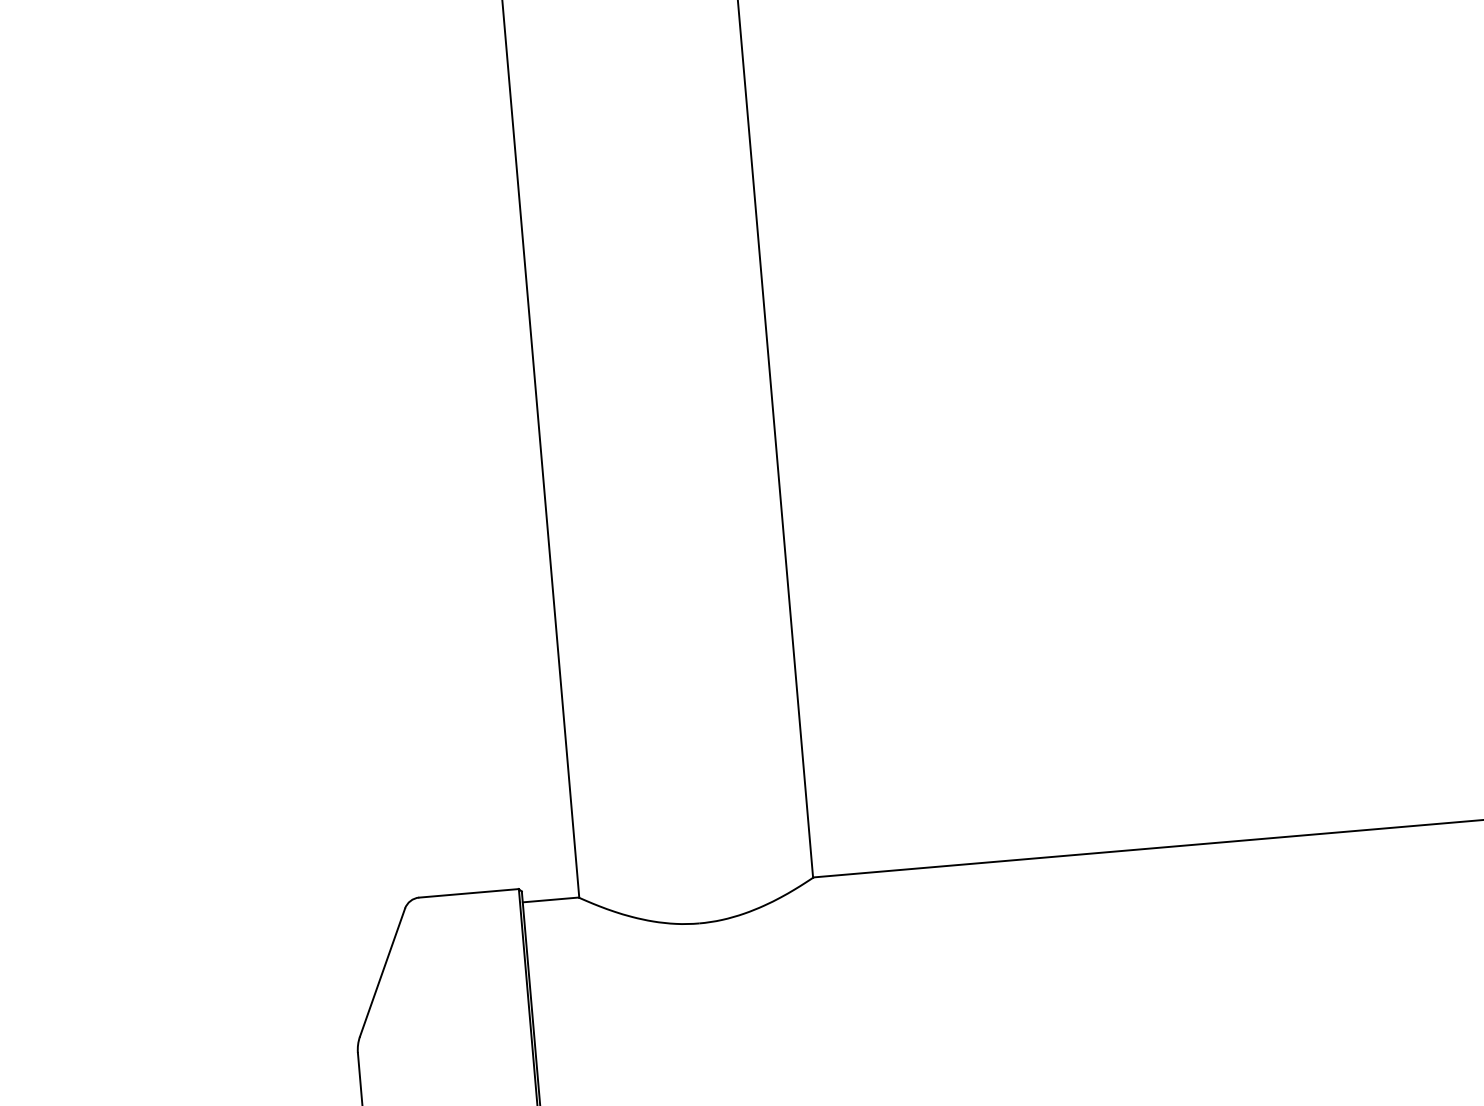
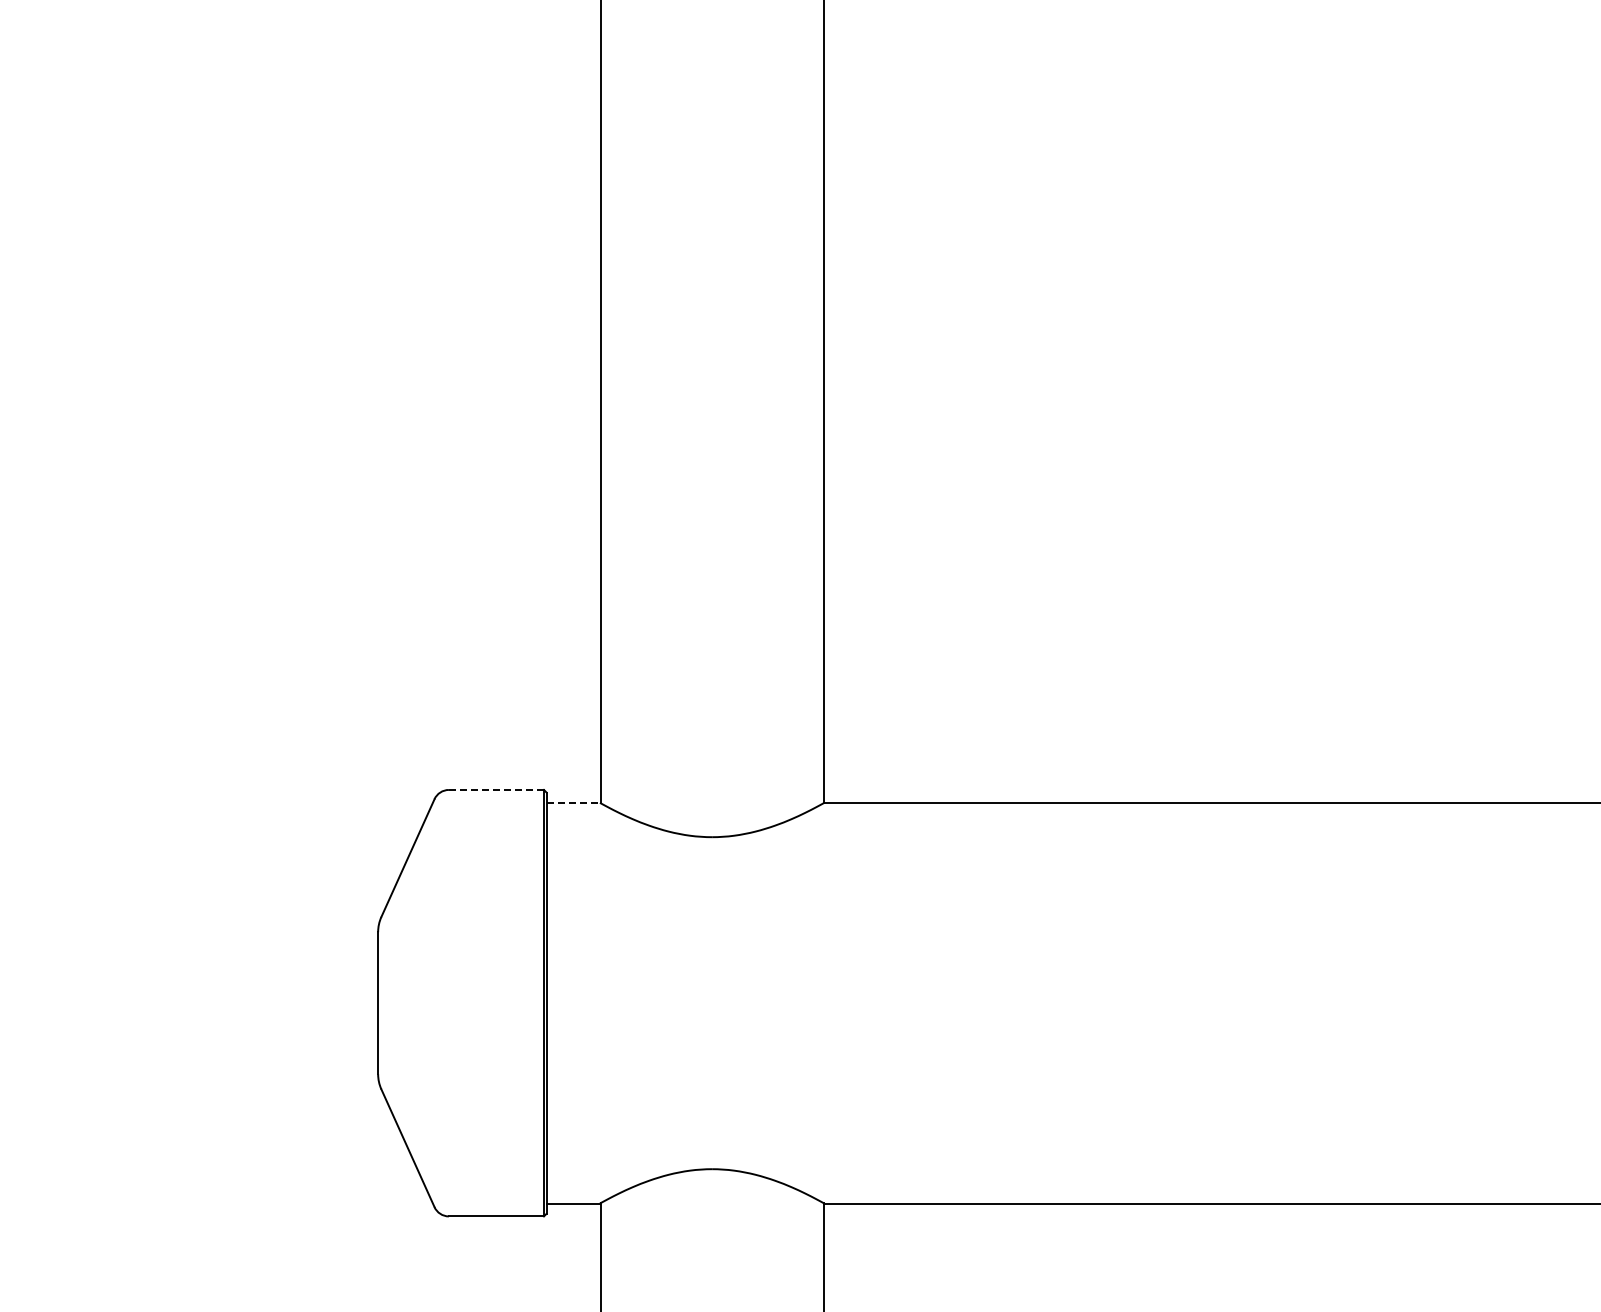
line: (469, 892) -> (496, 789), solid -> dashed
line: (550, 899) -> (573, 802), solid -> dashed

